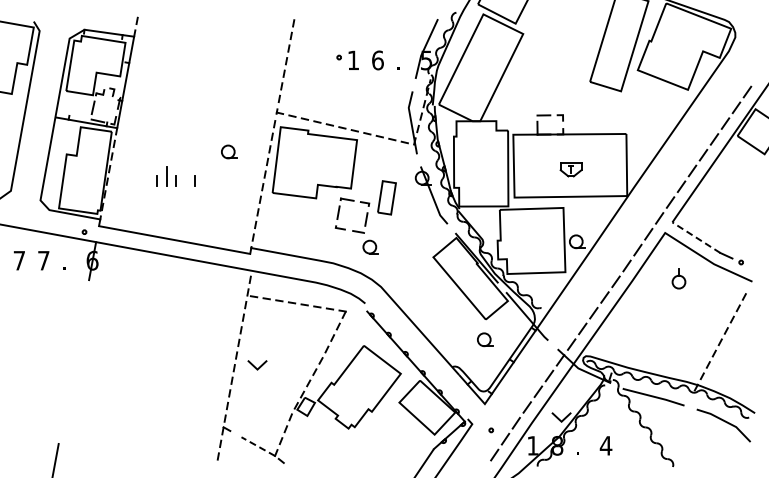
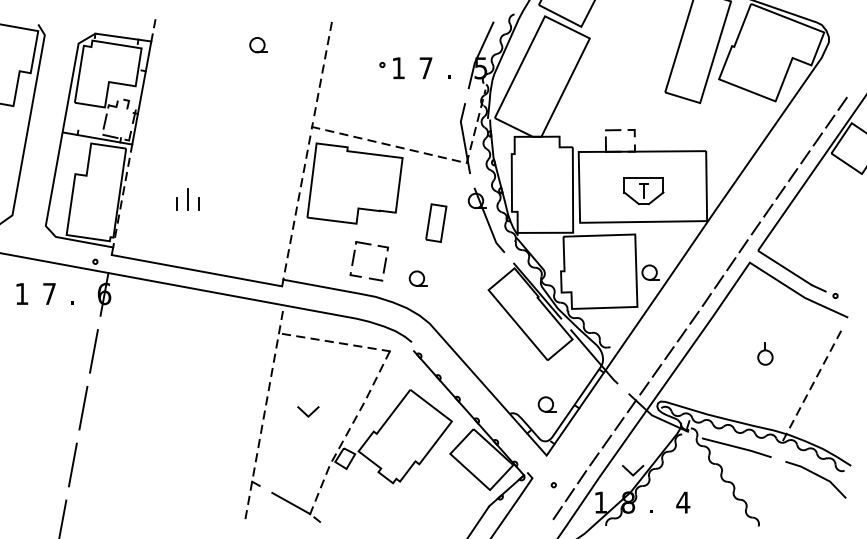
text: (377, 60) -> (425, 68), 6 -> 7
part: (229, 151) -> (258, 44), moved
part: (570, 169) -> (643, 191), size x1.67
line: (194, 180) -> (219, 203), removed
part: (339, 214) -> (354, 259), moved
line: (695, 237) -> (784, 267), dashed -> solid
text: (18, 260) -> (20, 293), 7 -> 1
part: (678, 278) -> (764, 353), moved
line: (82, 311) -> (93, 351), added
part: (485, 339) -> (547, 404), moved
line: (73, 361) -> (82, 407), added
line: (255, 366) -> (306, 413), moved
line: (64, 412) -> (72, 465), added
line: (257, 446) -> (290, 503), dashed -> solid

